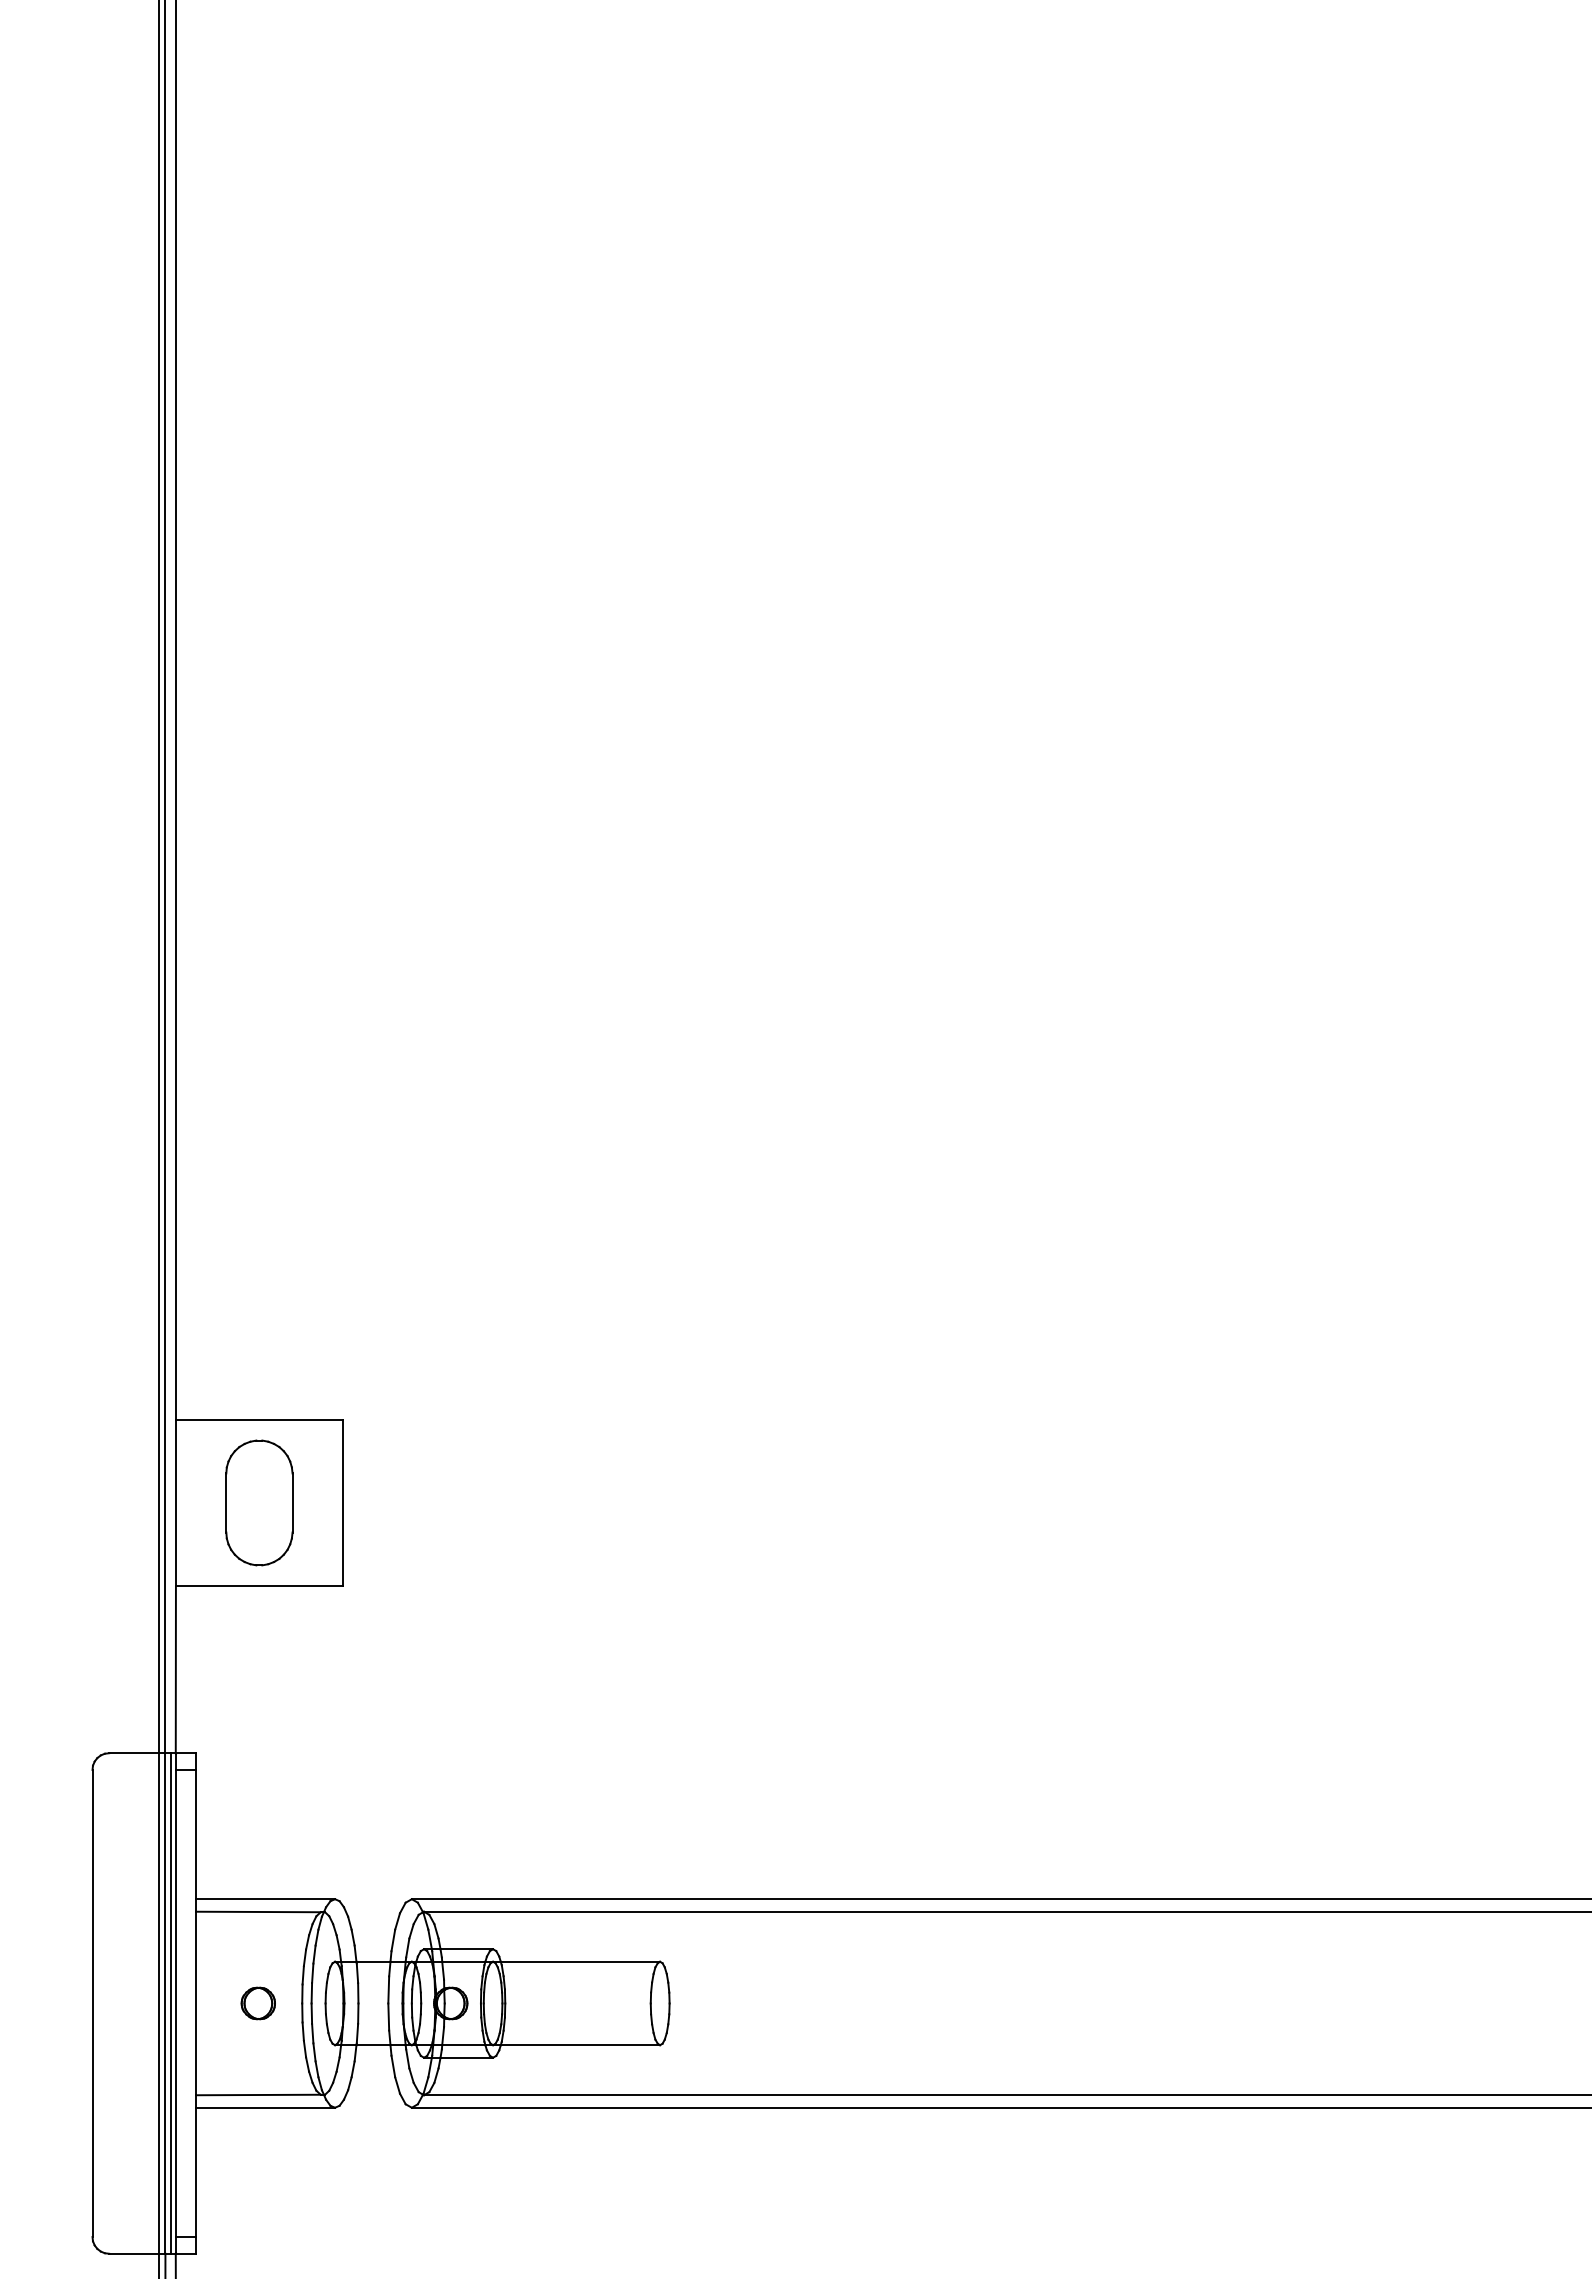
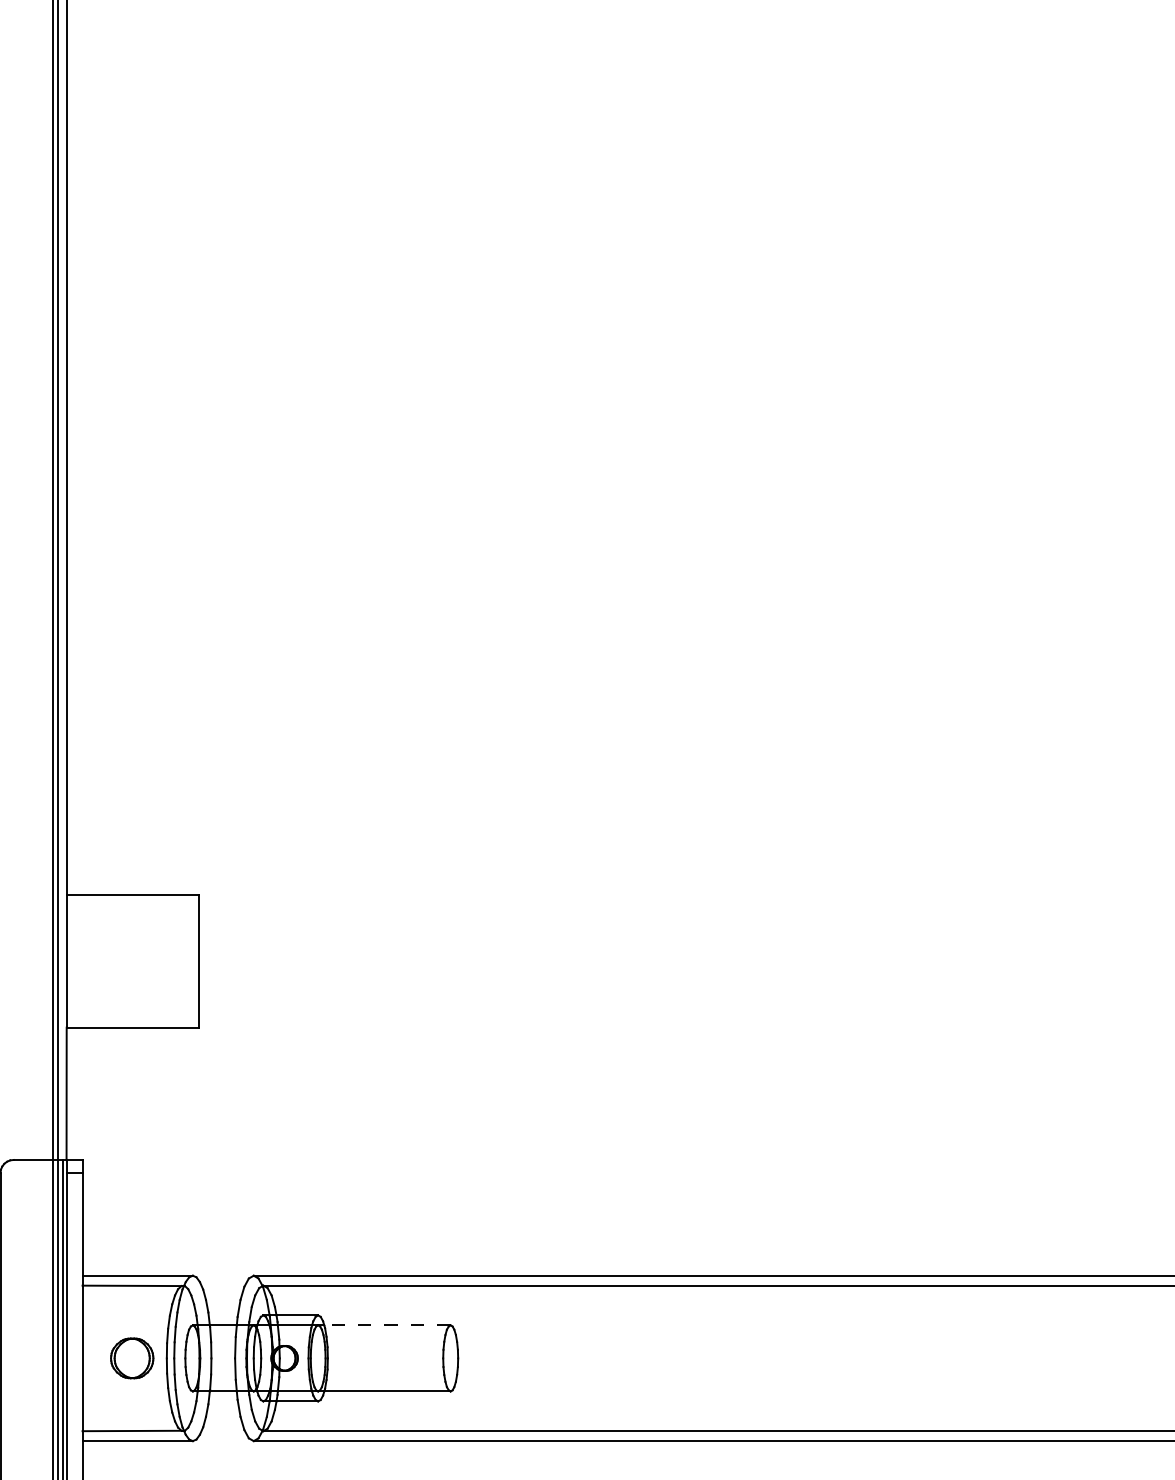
part: (259, 1502) -> (132, 961), removed
line: (580, 1961) -> (387, 1325), solid -> dashed
part: (257, 2003) -> (131, 1358), size x1.6

